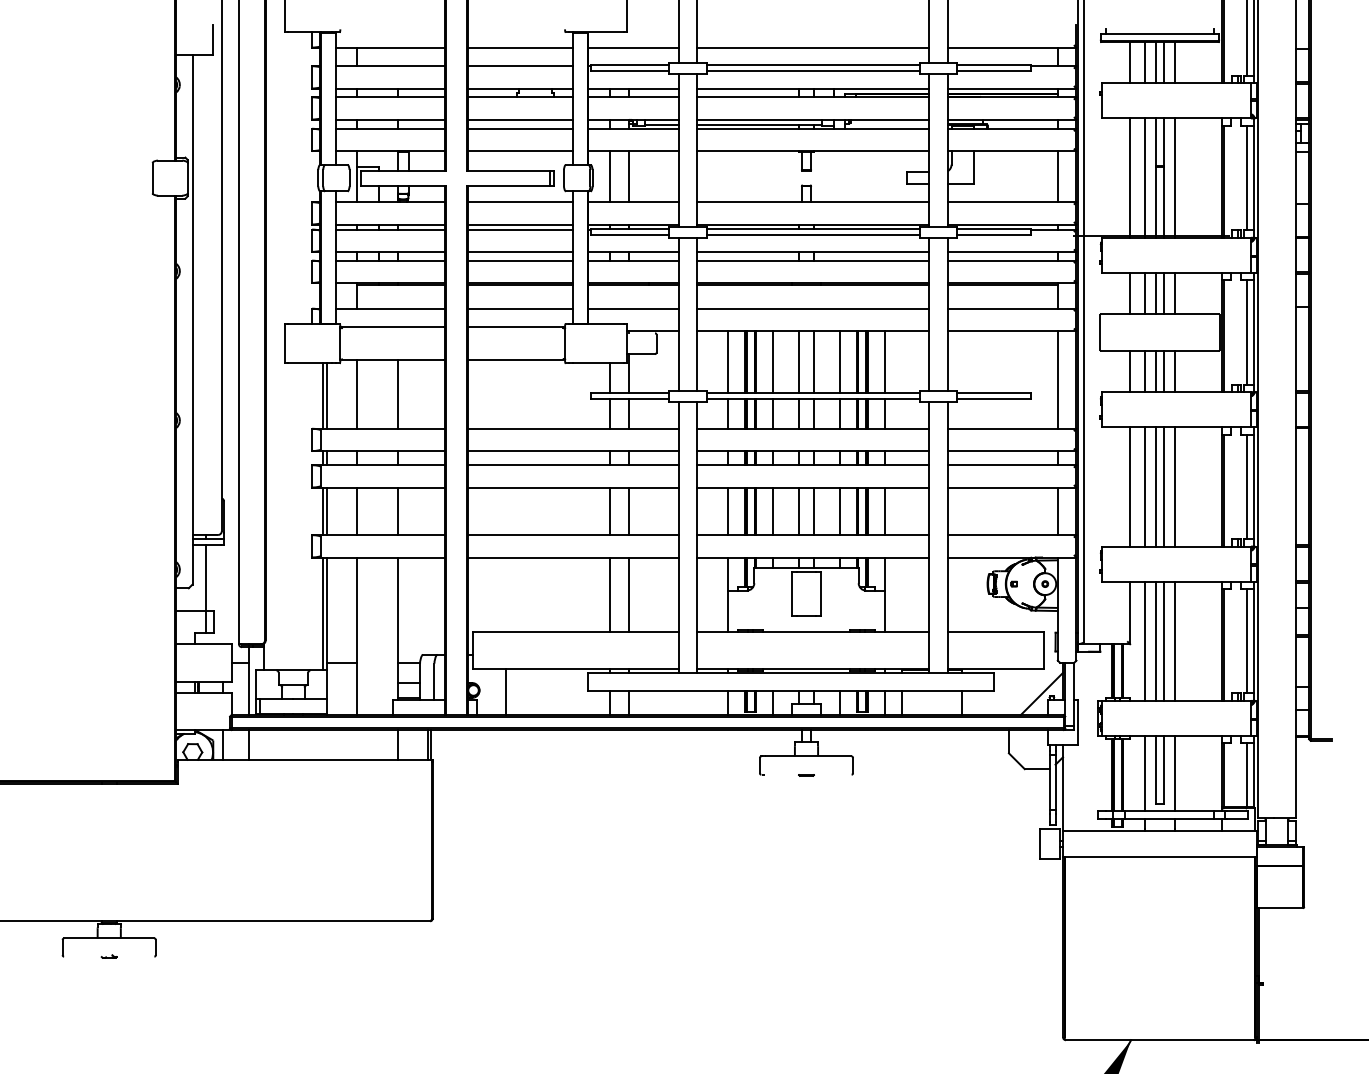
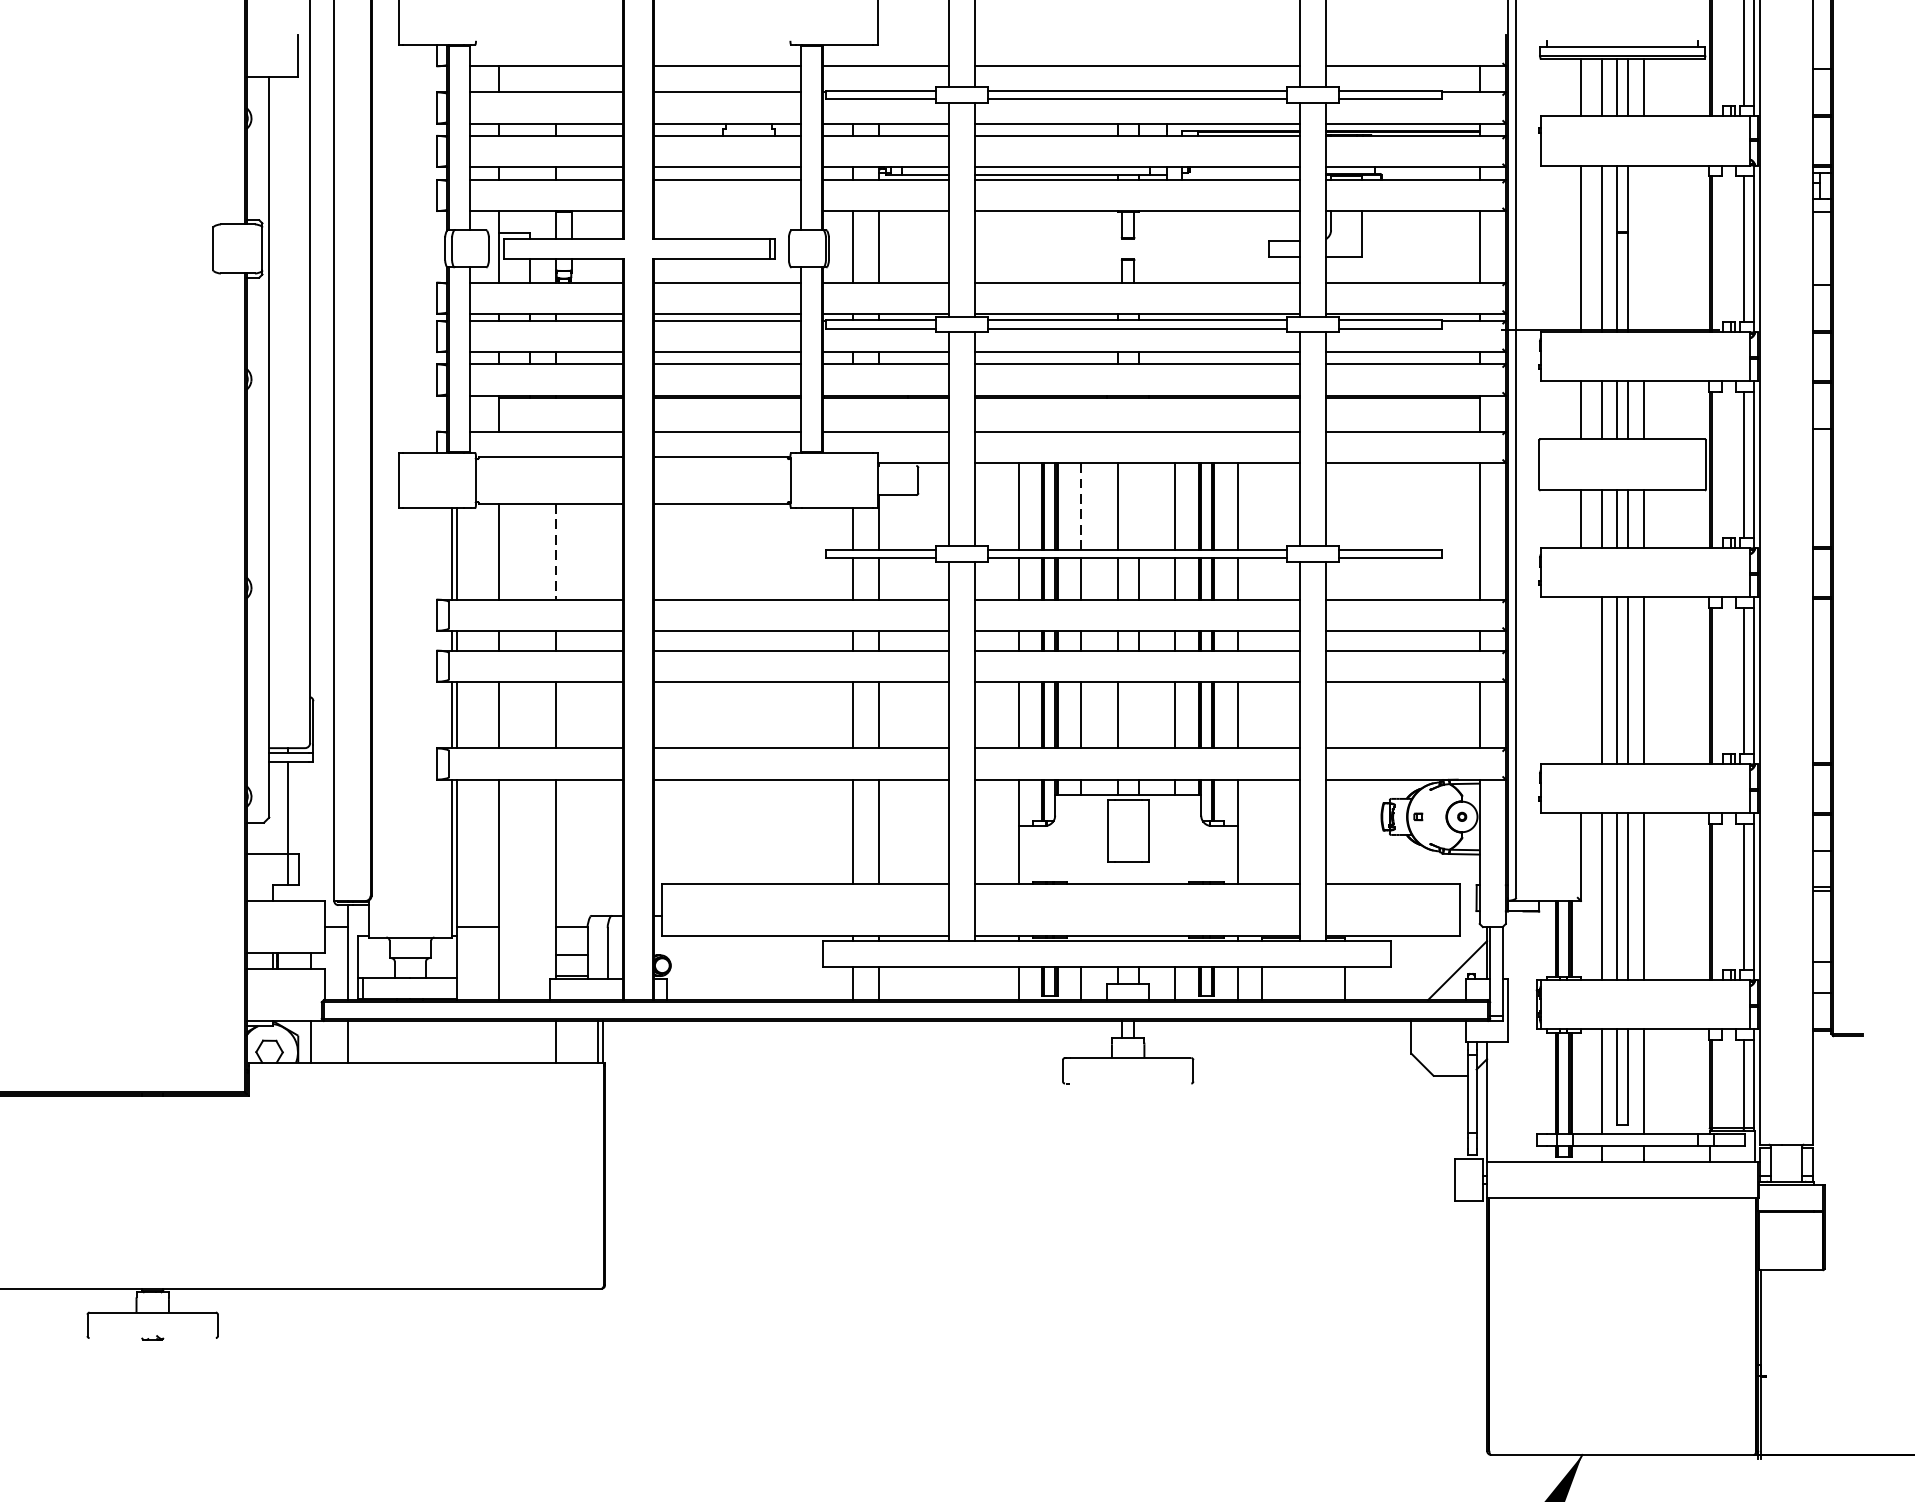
line: (519, 151) -> (726, 211), removed
line: (1174, 177) -> (1643, 248), removed
line: (772, 361) -> (1080, 505), solid -> dashed
line: (813, 362) -> (1137, 506), removed
line: (397, 395) -> (555, 553), solid -> dashed
line: (1130, 486) -> (1581, 680), removed
line: (813, 511) -> (1137, 715), removed
line: (505, 692) -> (707, 968), removed
line: (806, 775) -> (1128, 1084), removed

